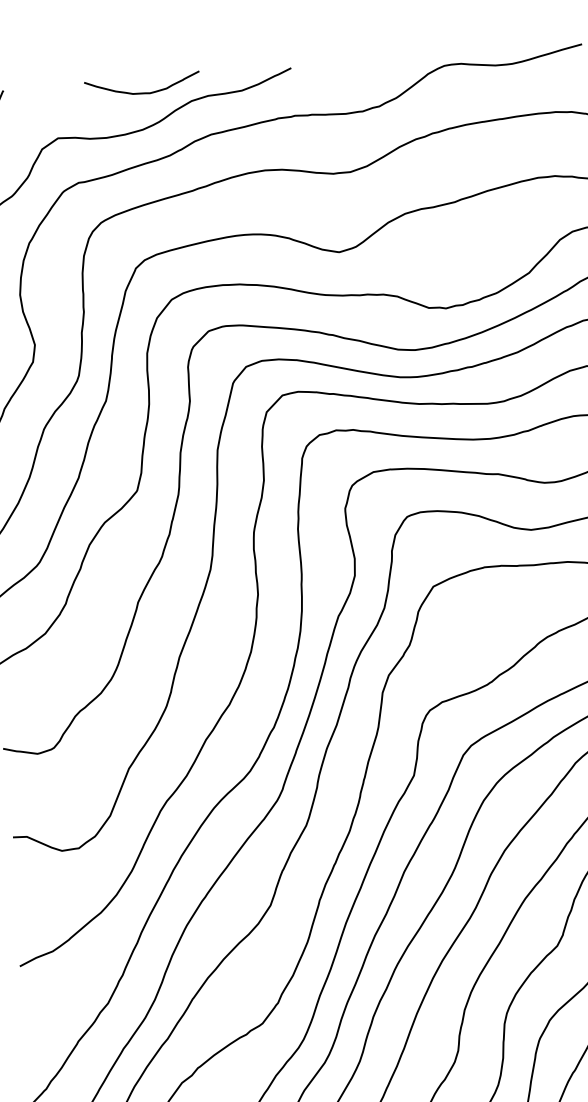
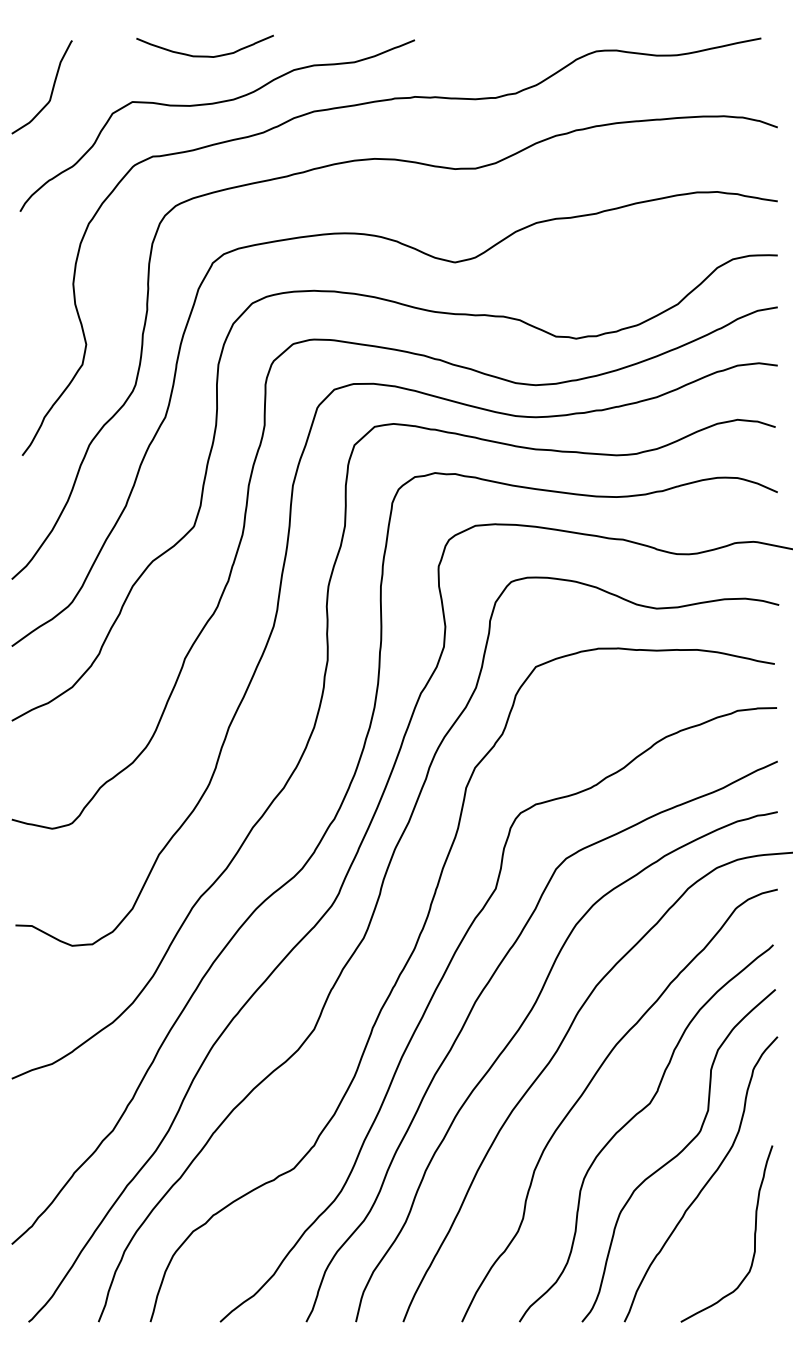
curve: (142, 92) -> (204, 55), moved

